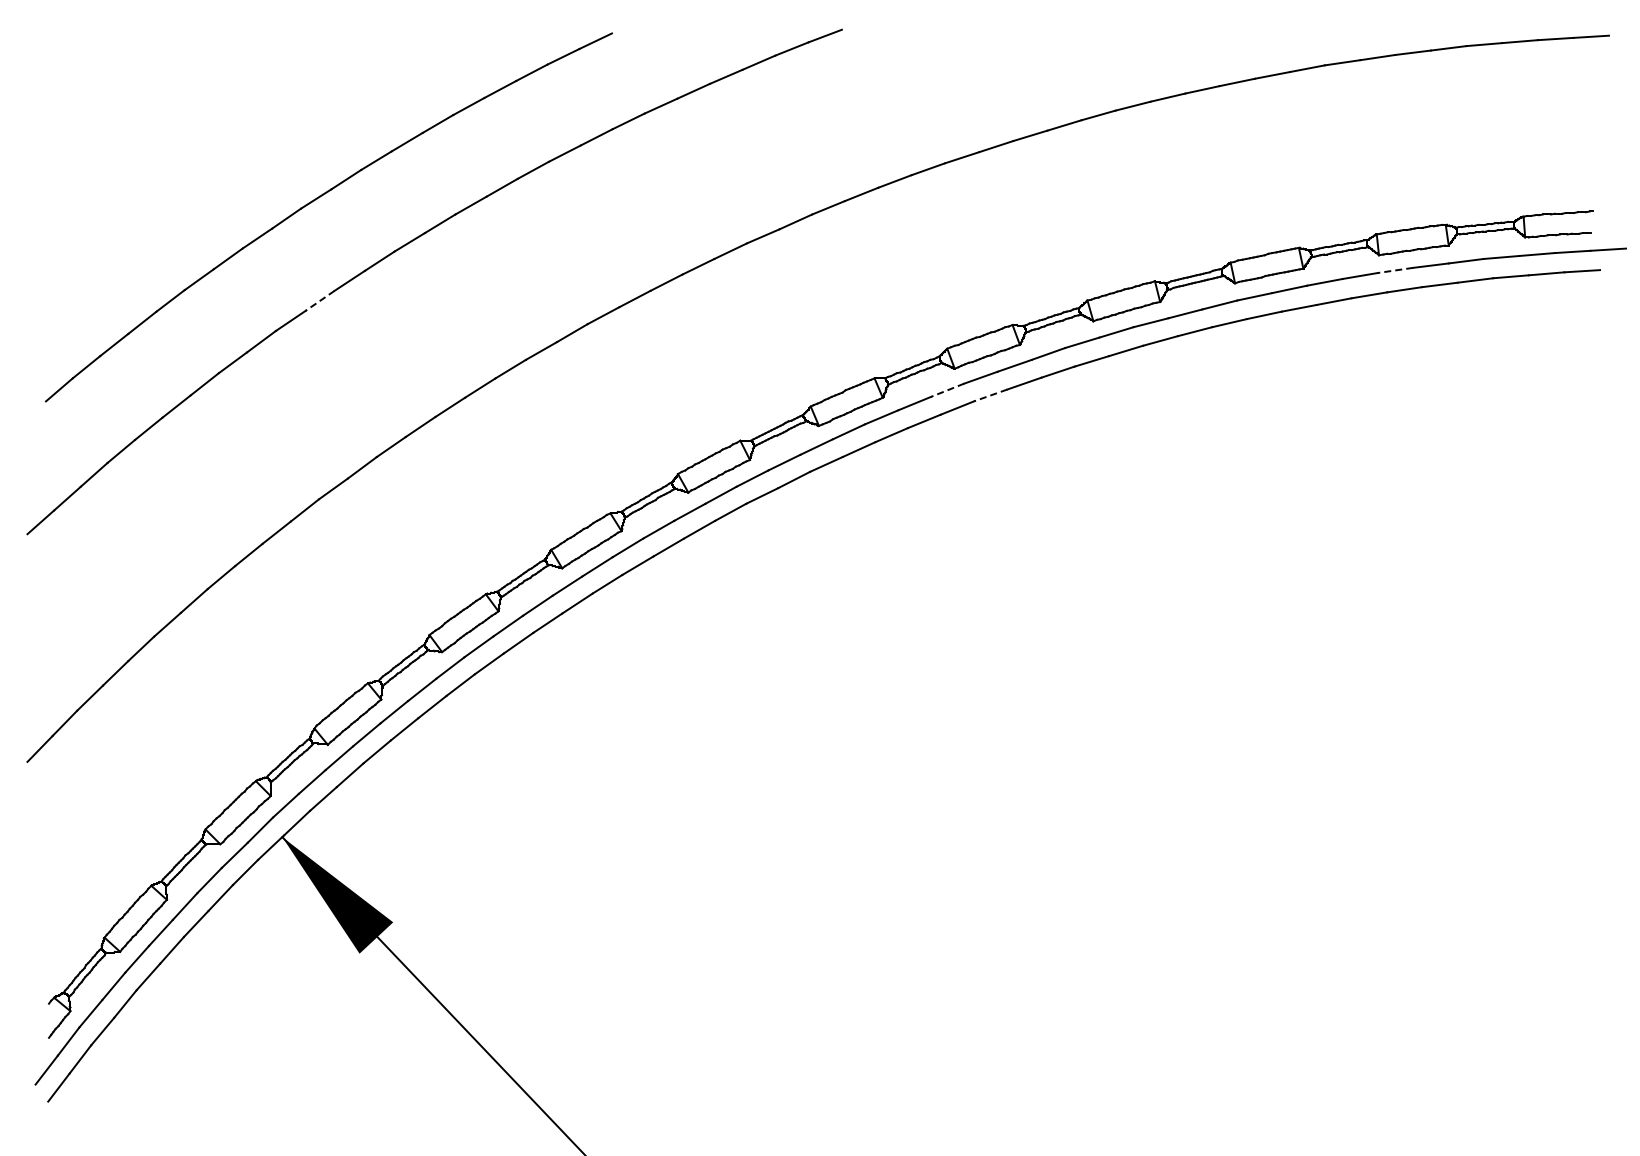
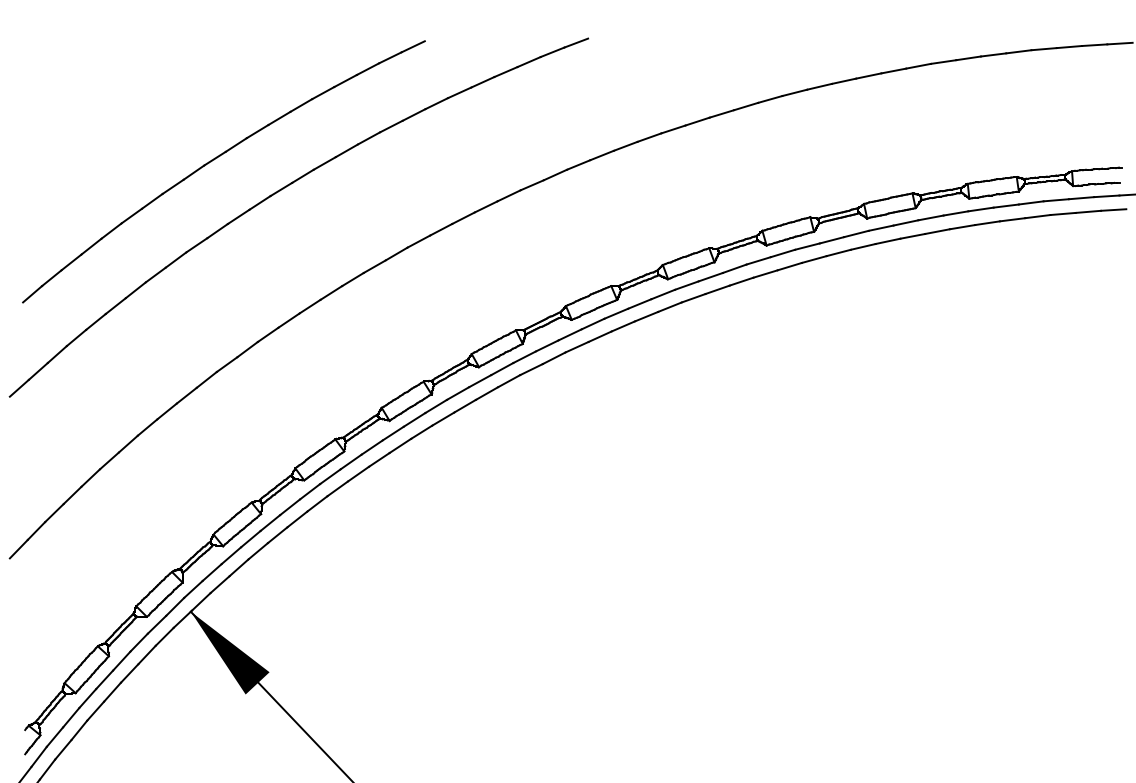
line: (1394, 270) -> (980, 209), dashed -> solid
line: (320, 300) -> (217, 230), dashed -> solid
line: (947, 390) -> (663, 294), dashed -> solid
line: (990, 395) -> (693, 298), dashed -> solid

